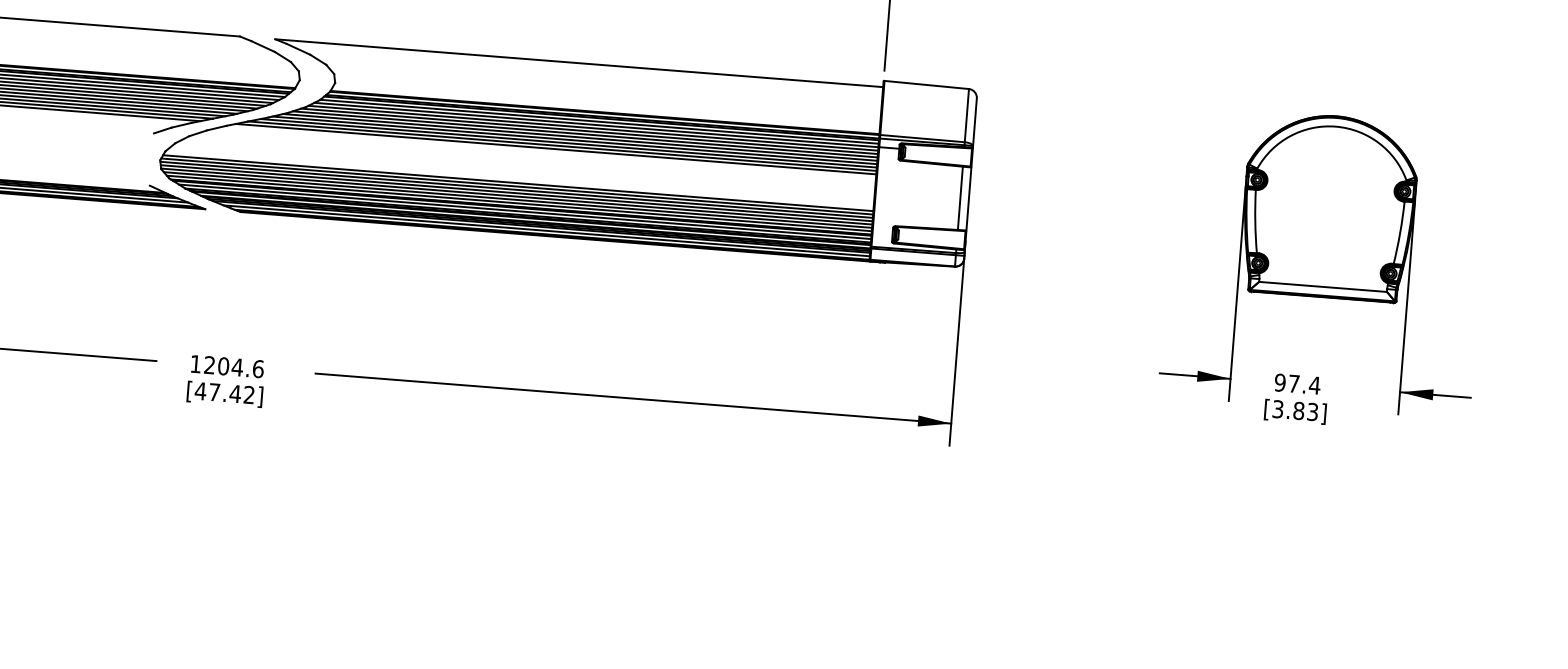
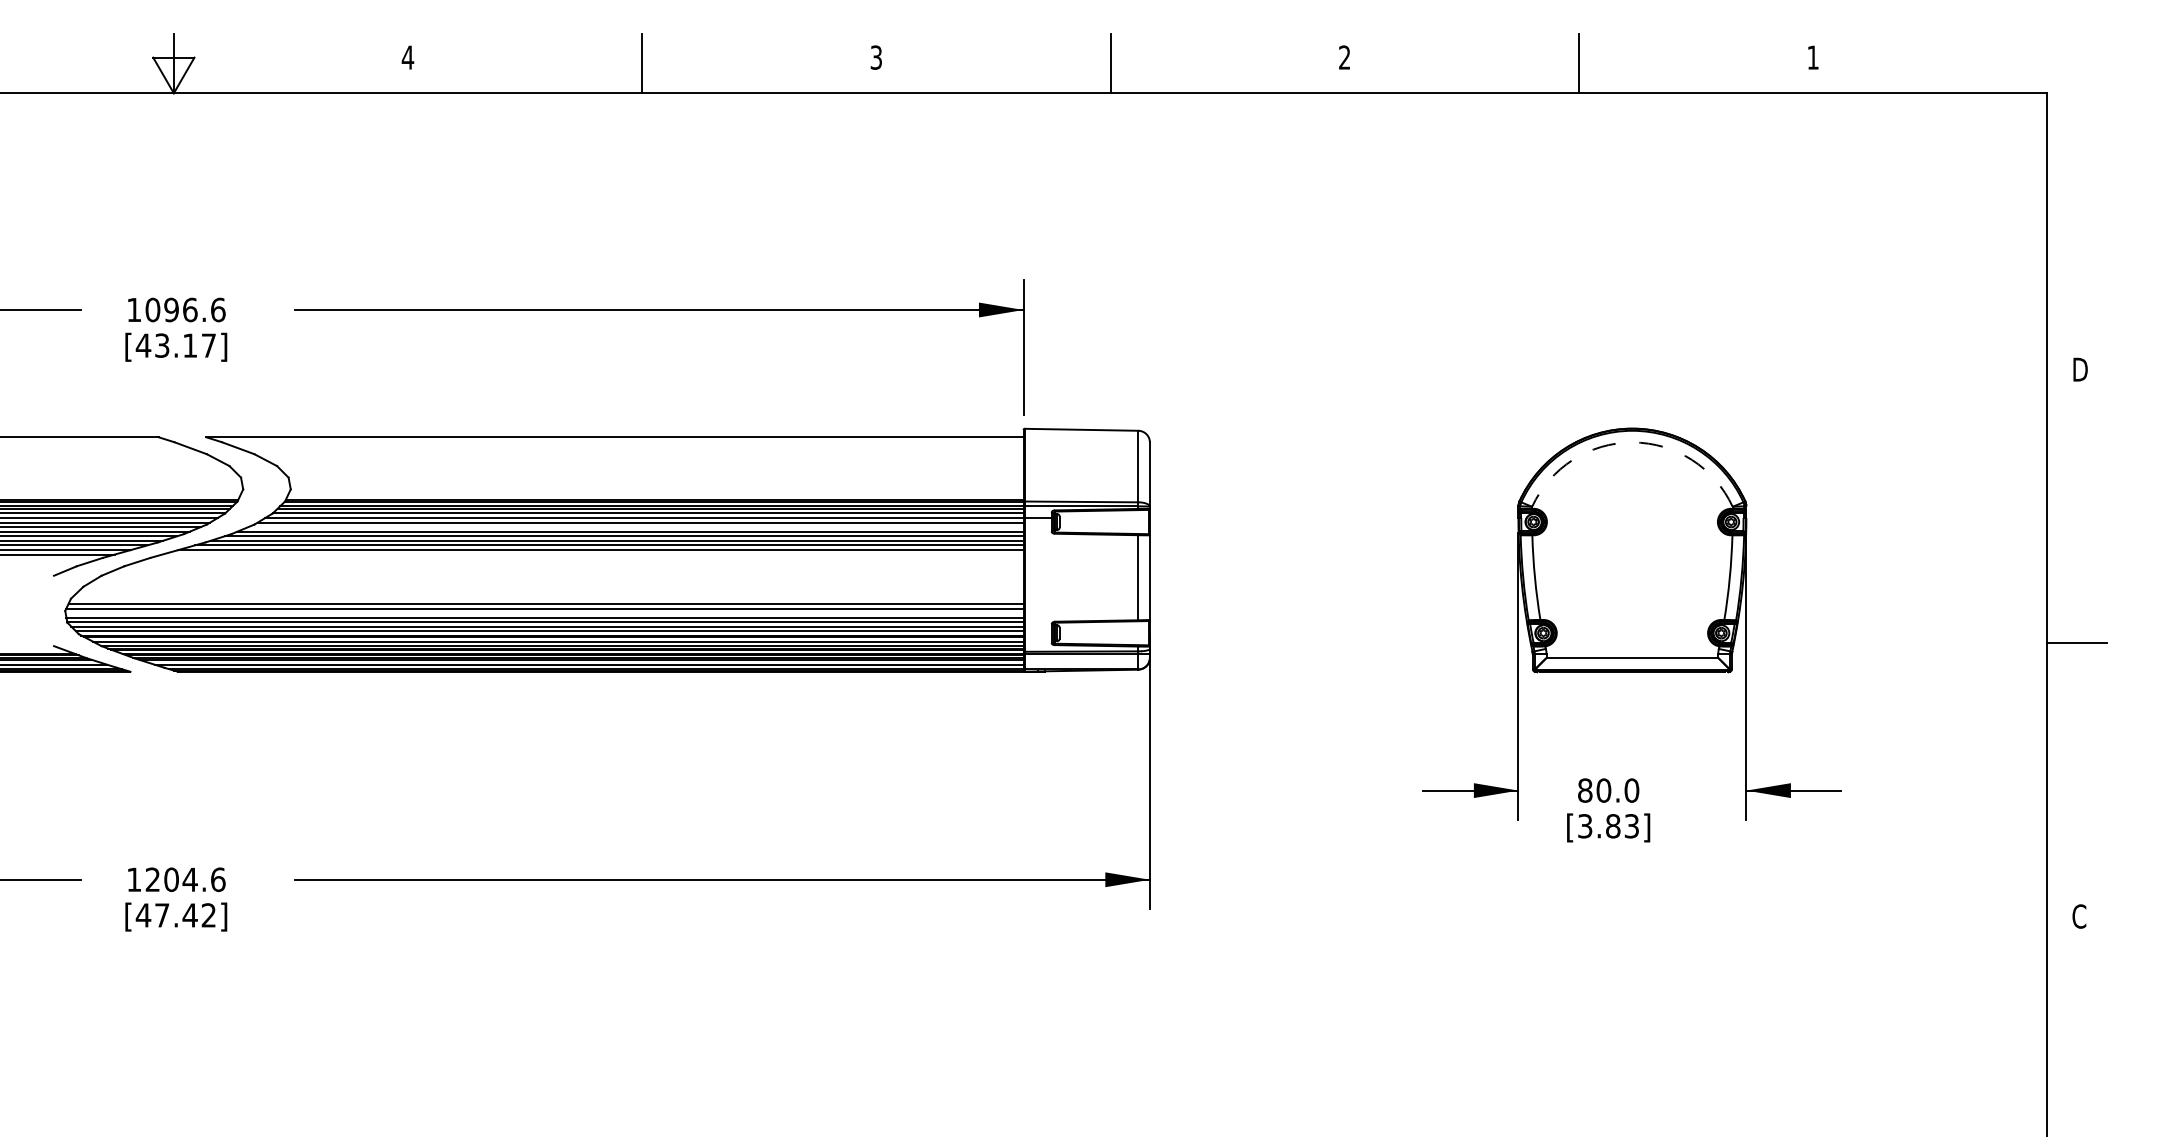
arc: (1335, 126) -> (1632, 442), solid -> dashed
line: (589, 131) -> (635, 527), removed
line: (555, 149) -> (592, 554), removed
line: (516, 190) -> (544, 613), removed
text: (1297, 384) -> (1608, 790), 97.4 -> 80.0

